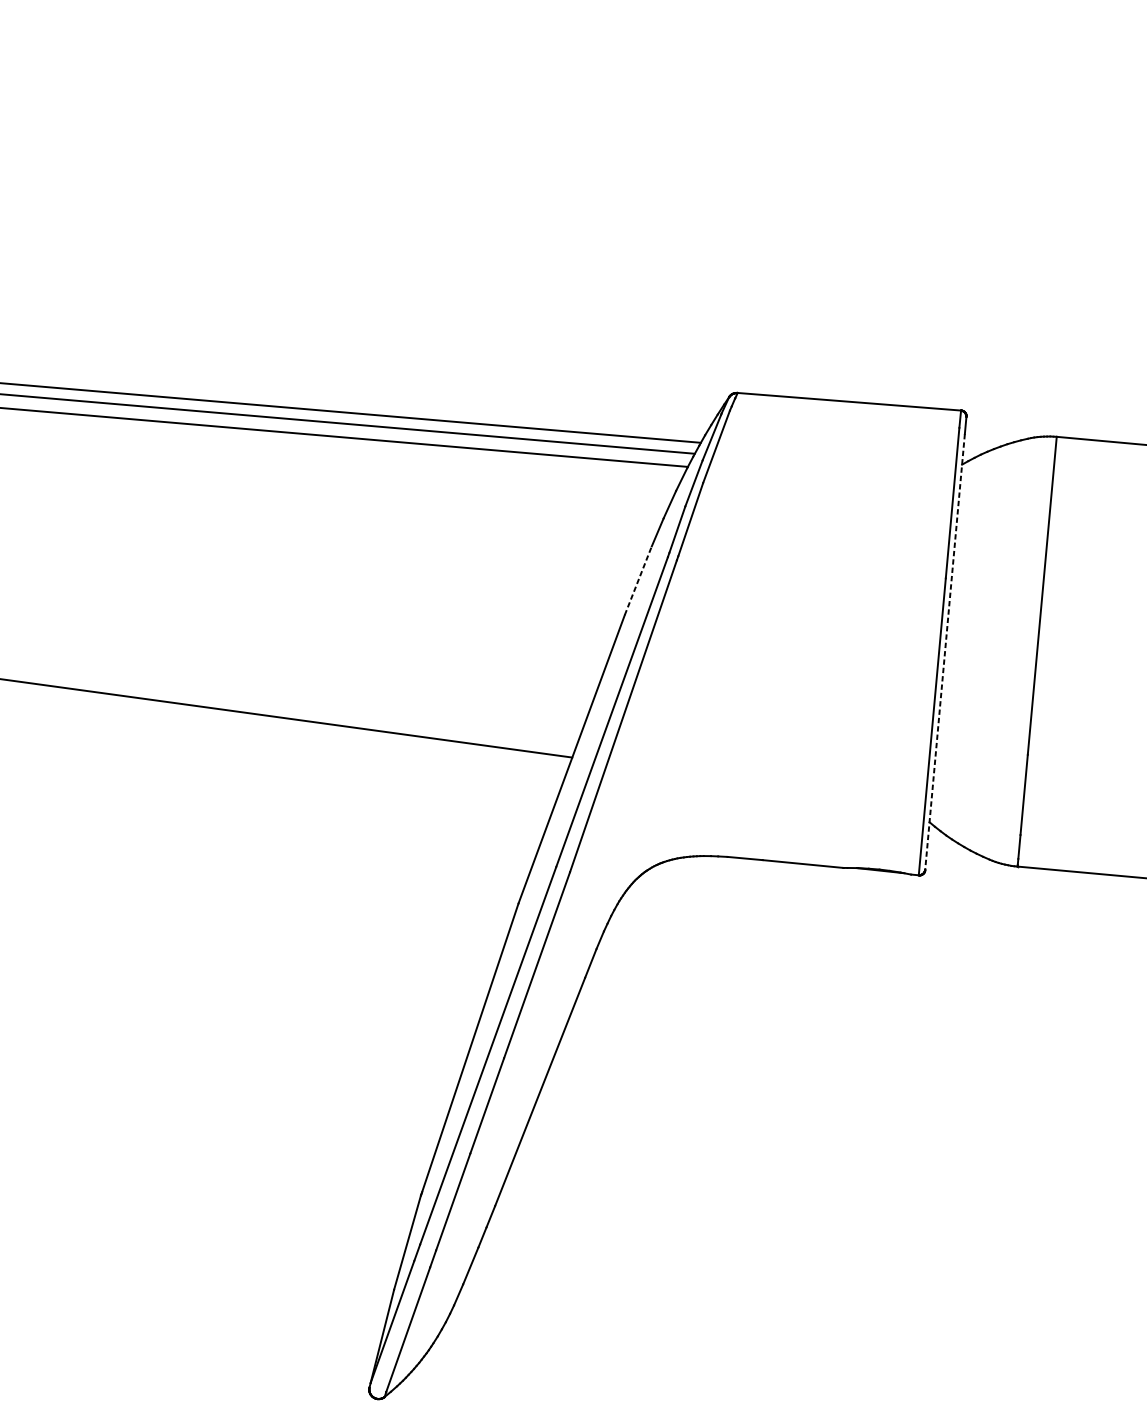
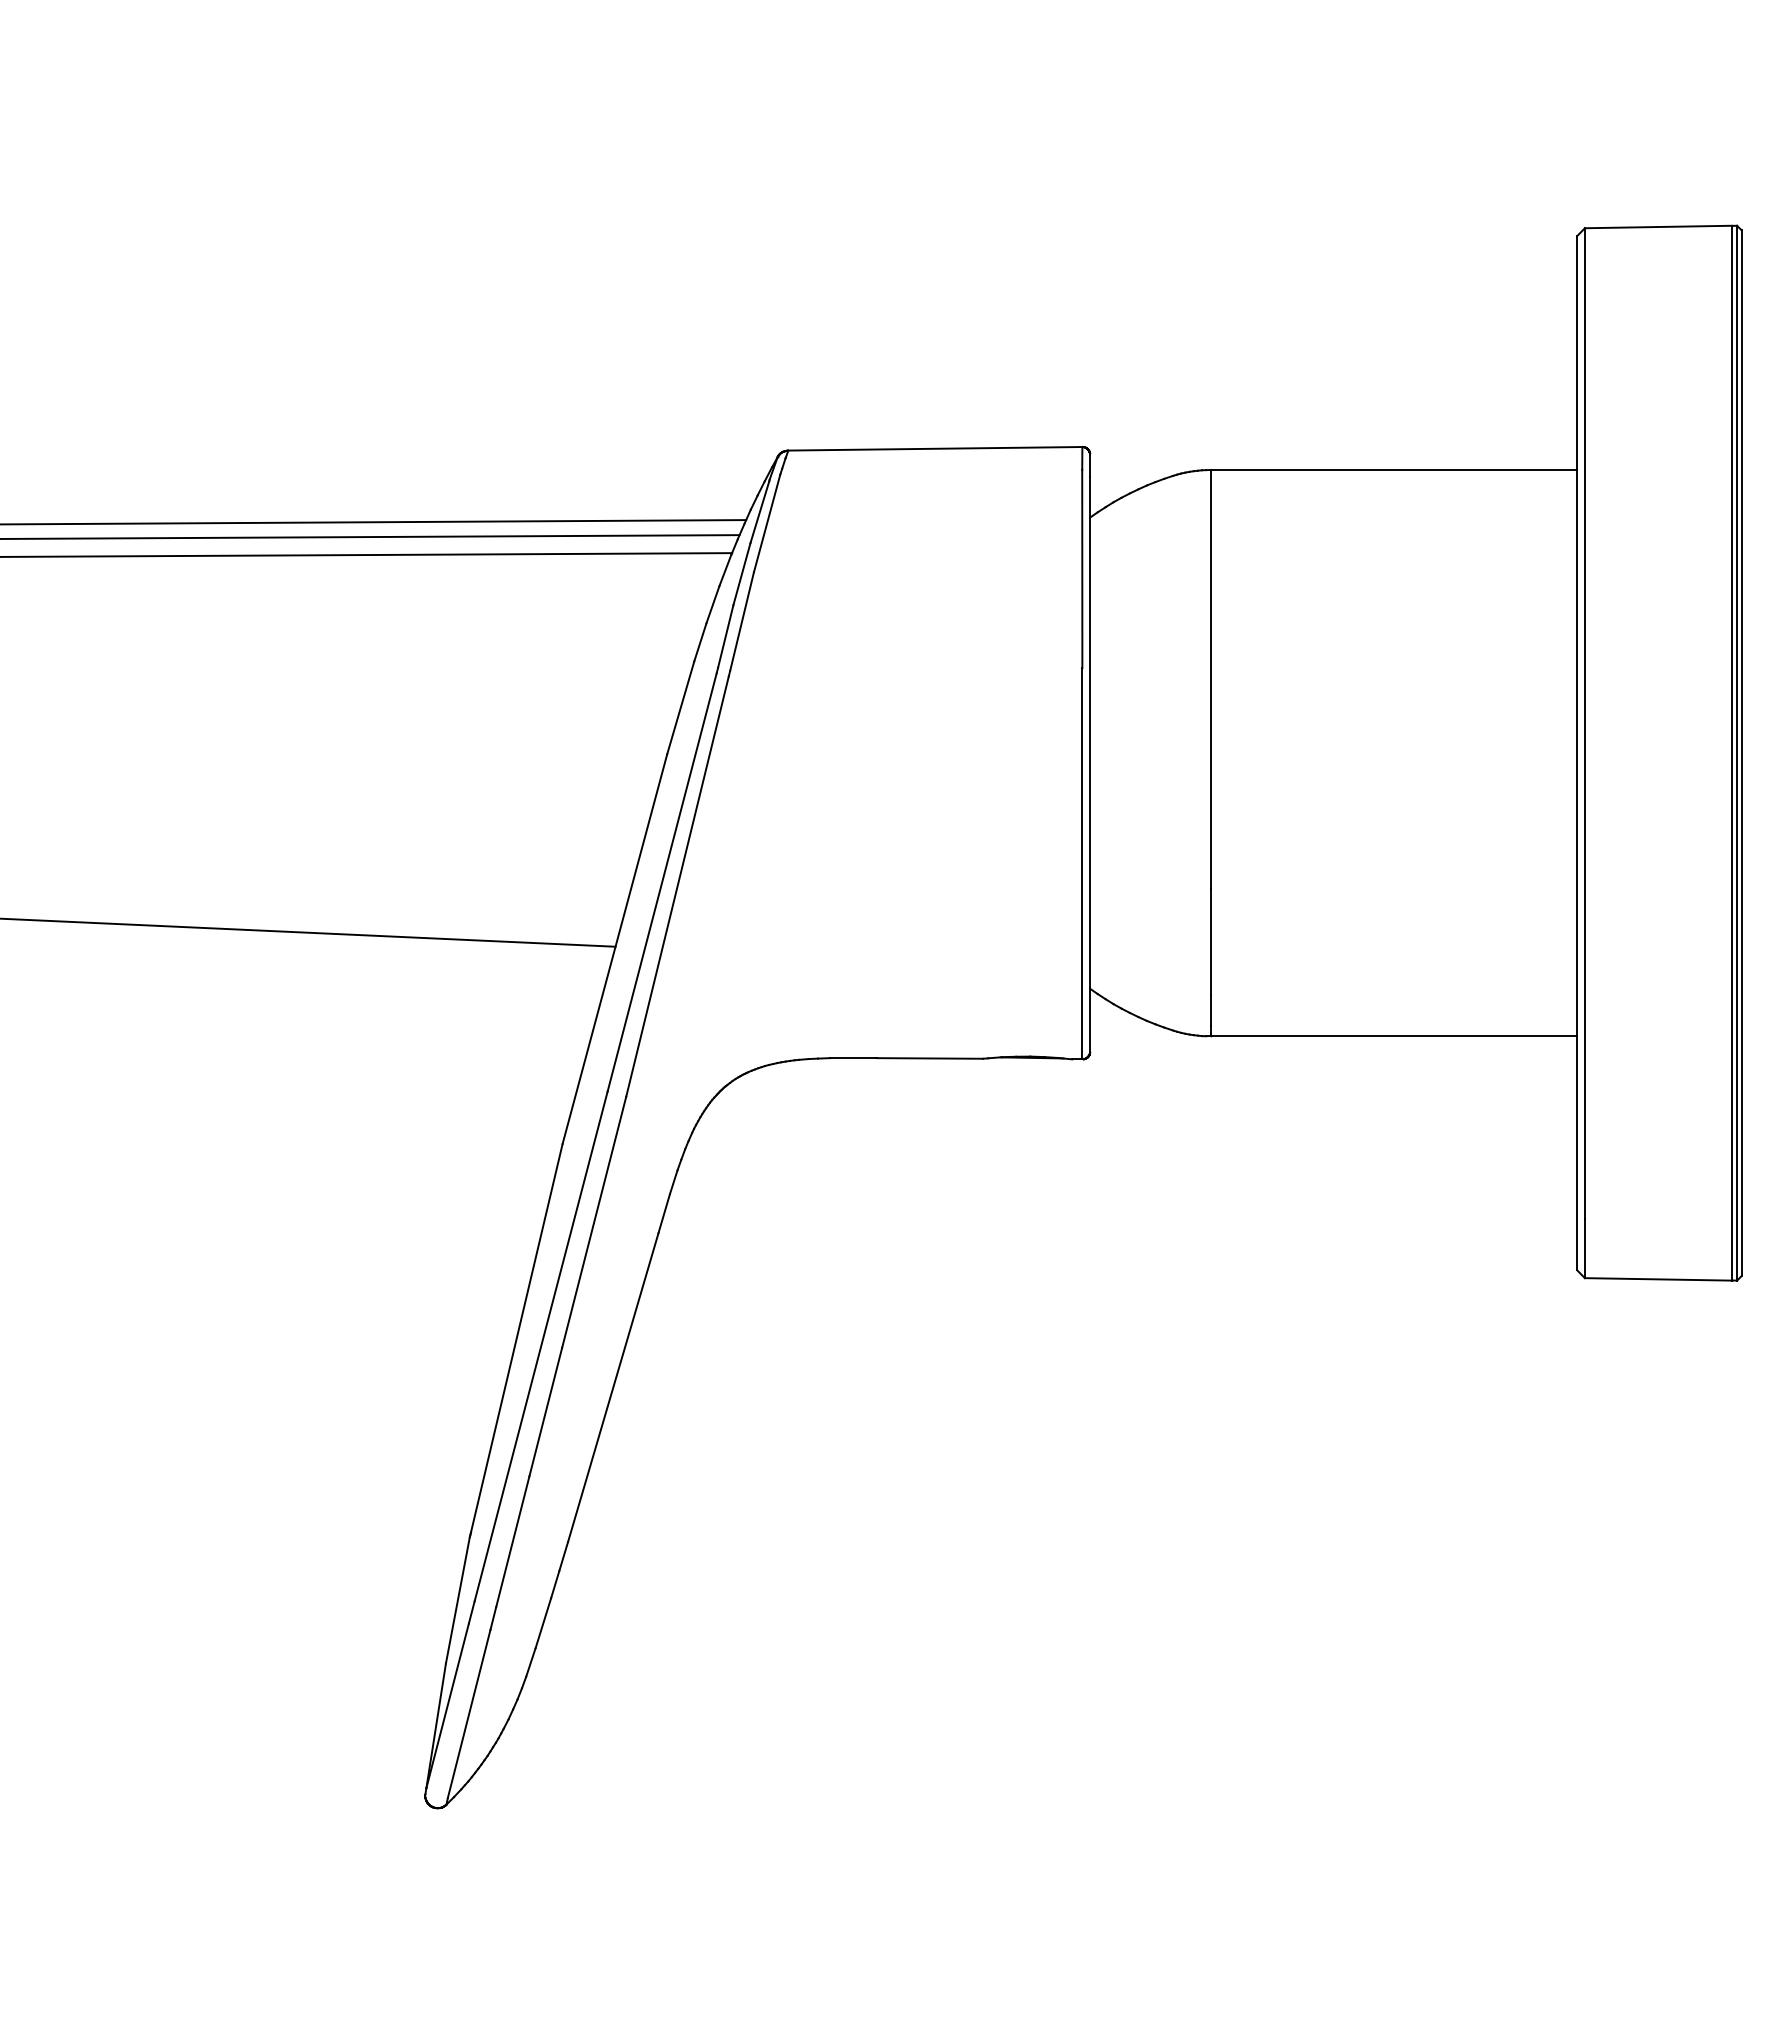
line: (638, 580) -> (680, 707), dashed -> solid
line: (945, 652) -> (1090, 764), dashed -> solid

